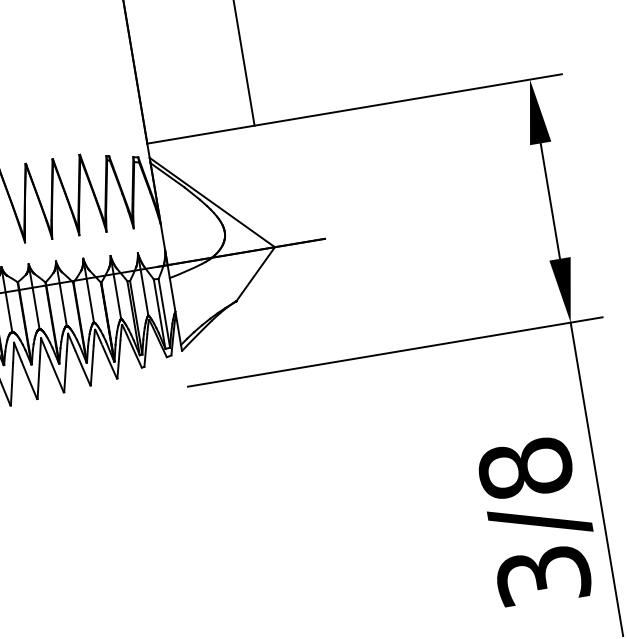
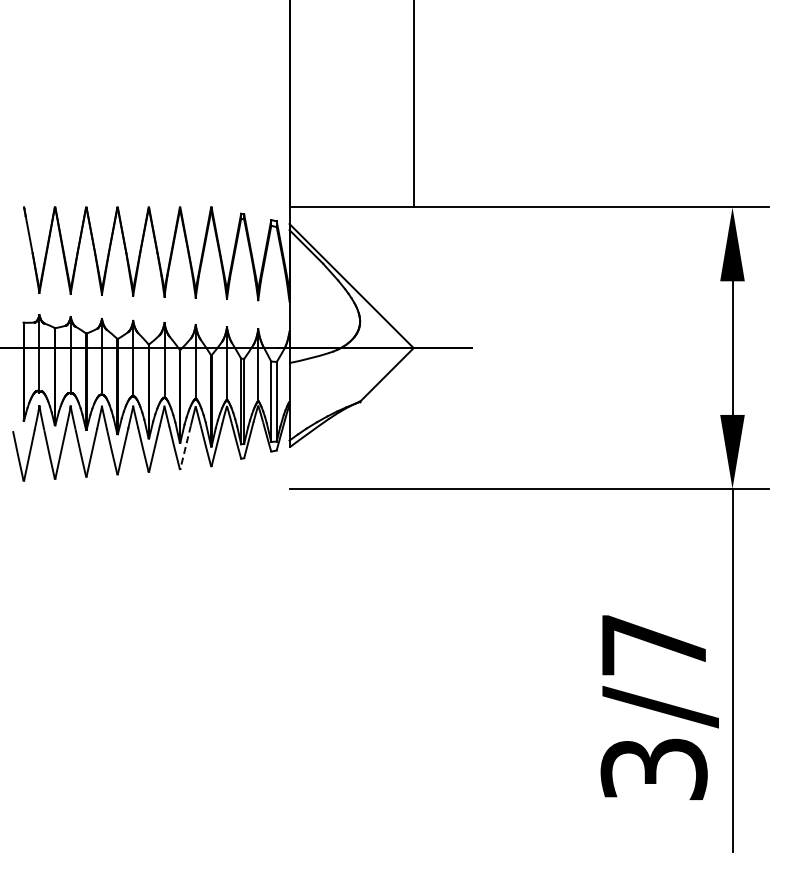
line: (92, 366) -> (185, 447), solid -> dashed
text: (524, 468) -> (653, 644), 3/8 -> 3/7

